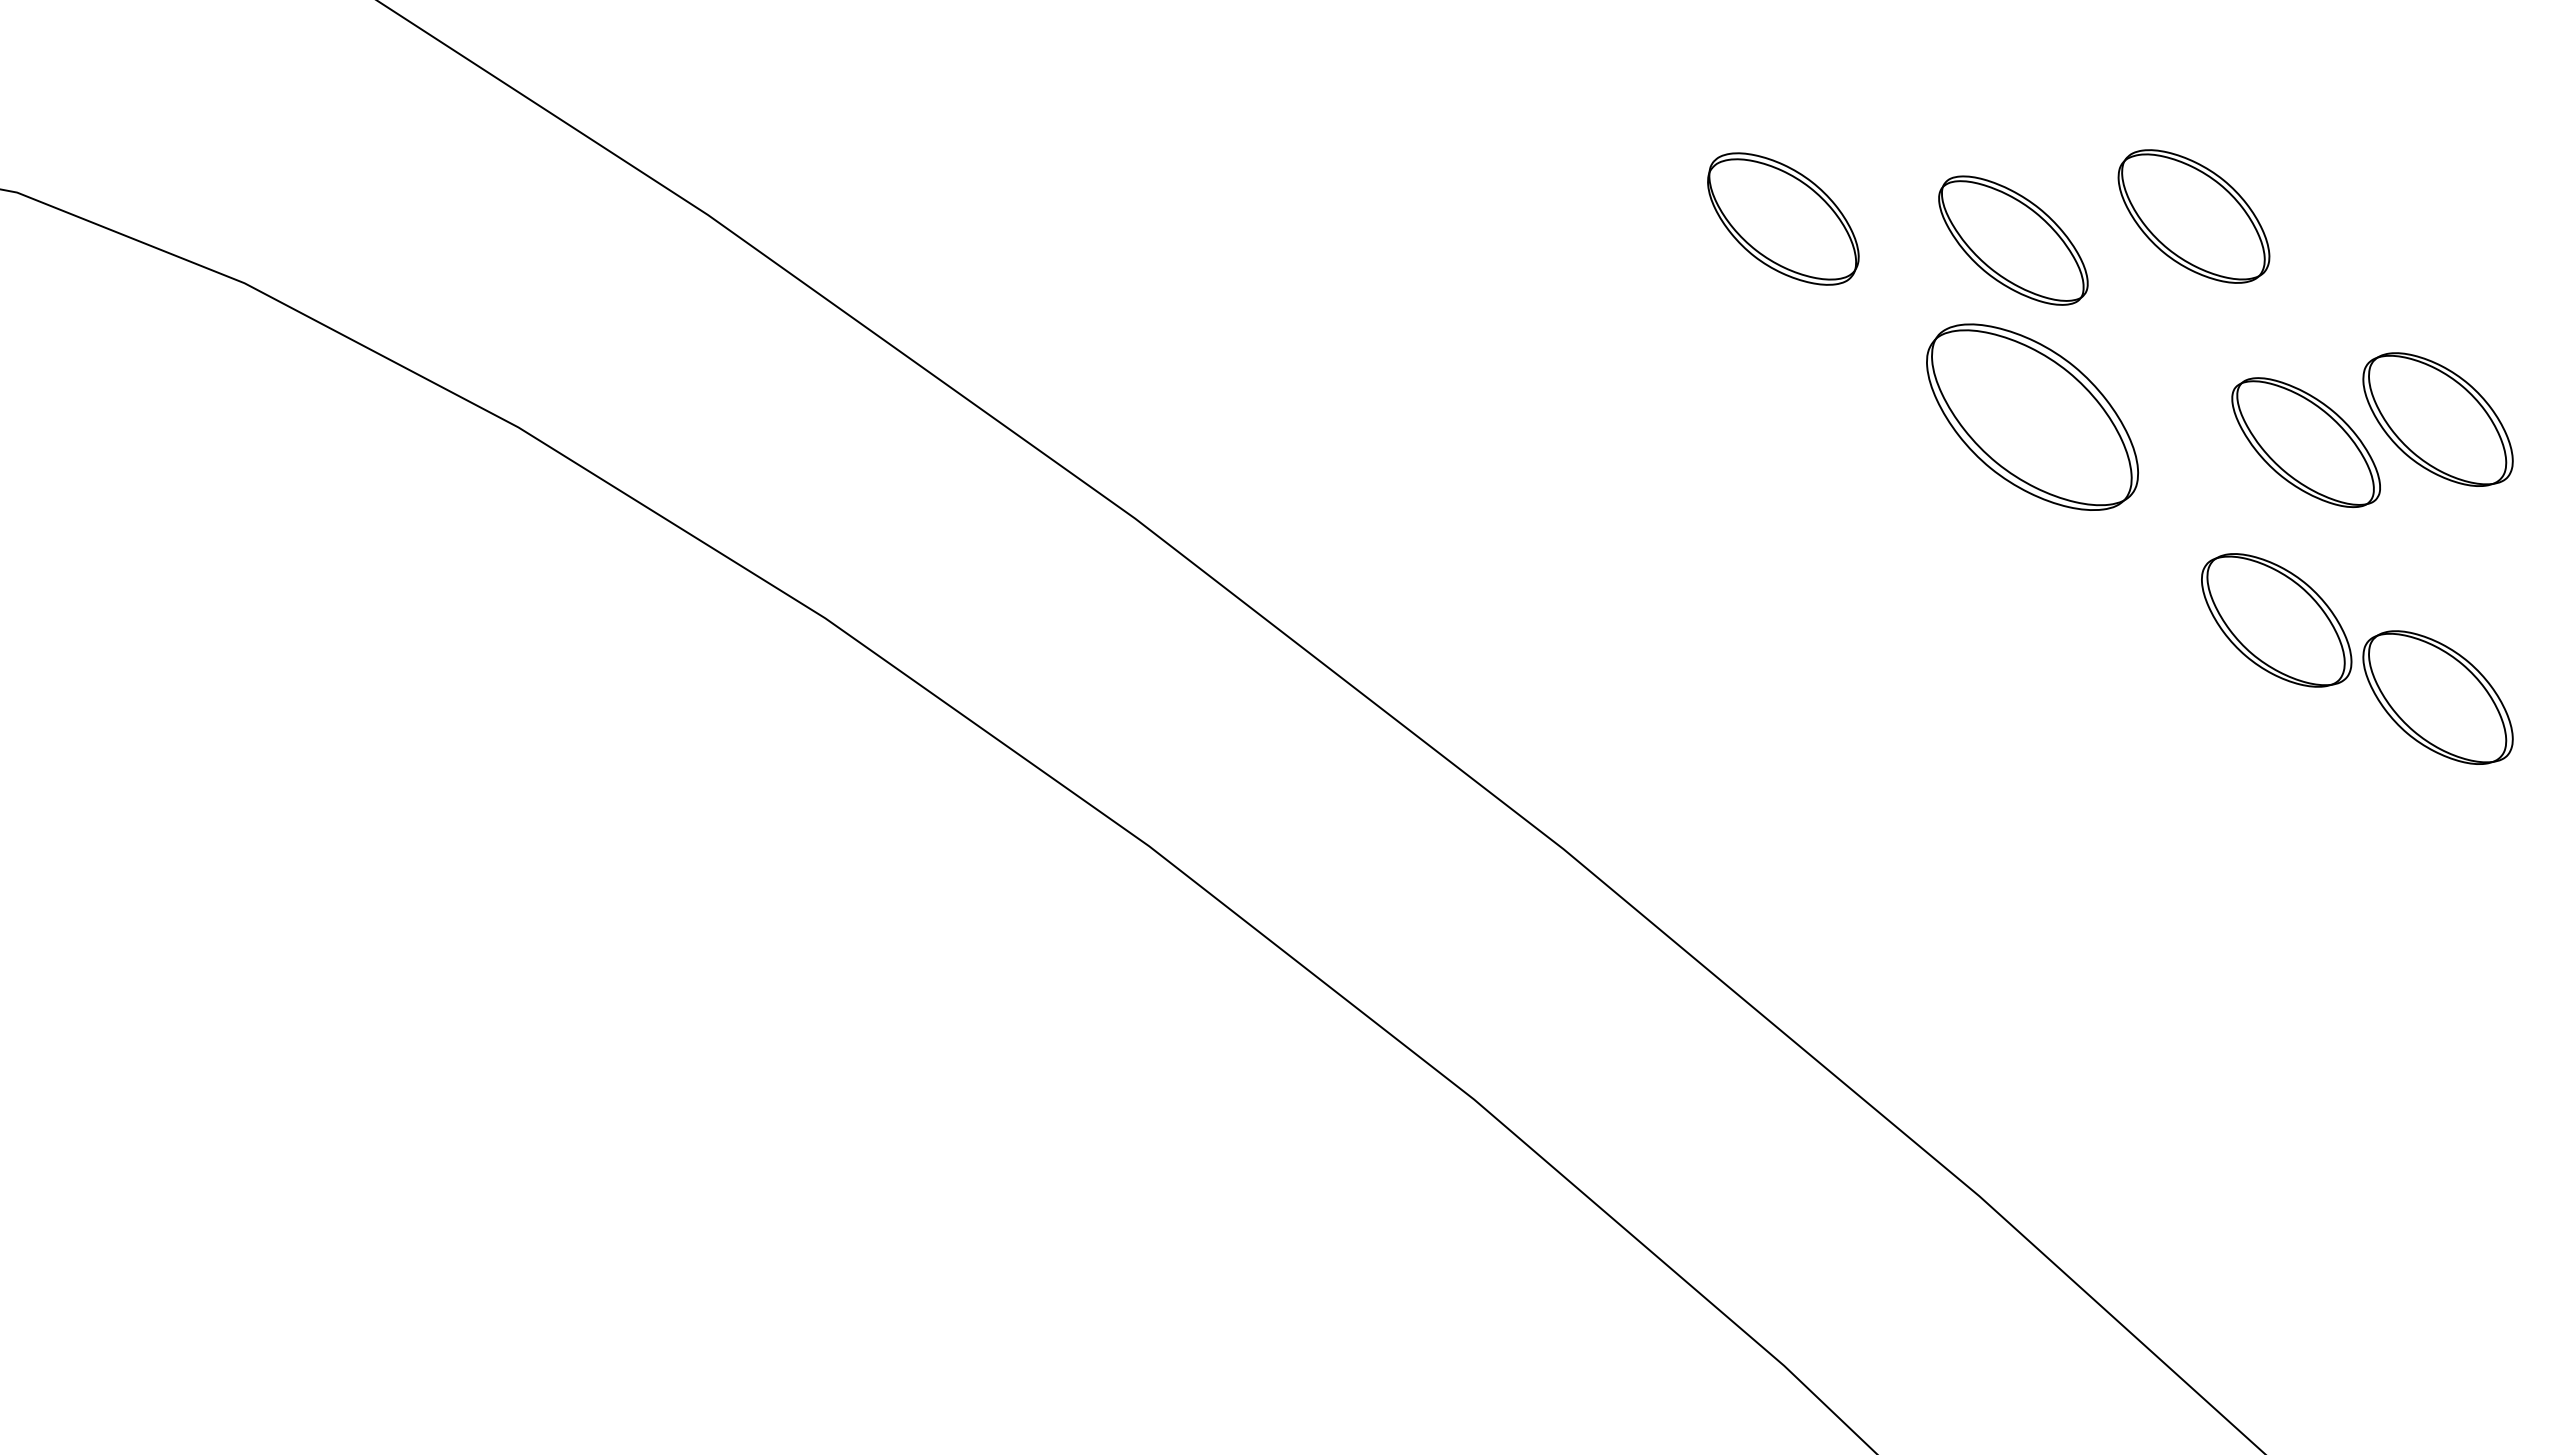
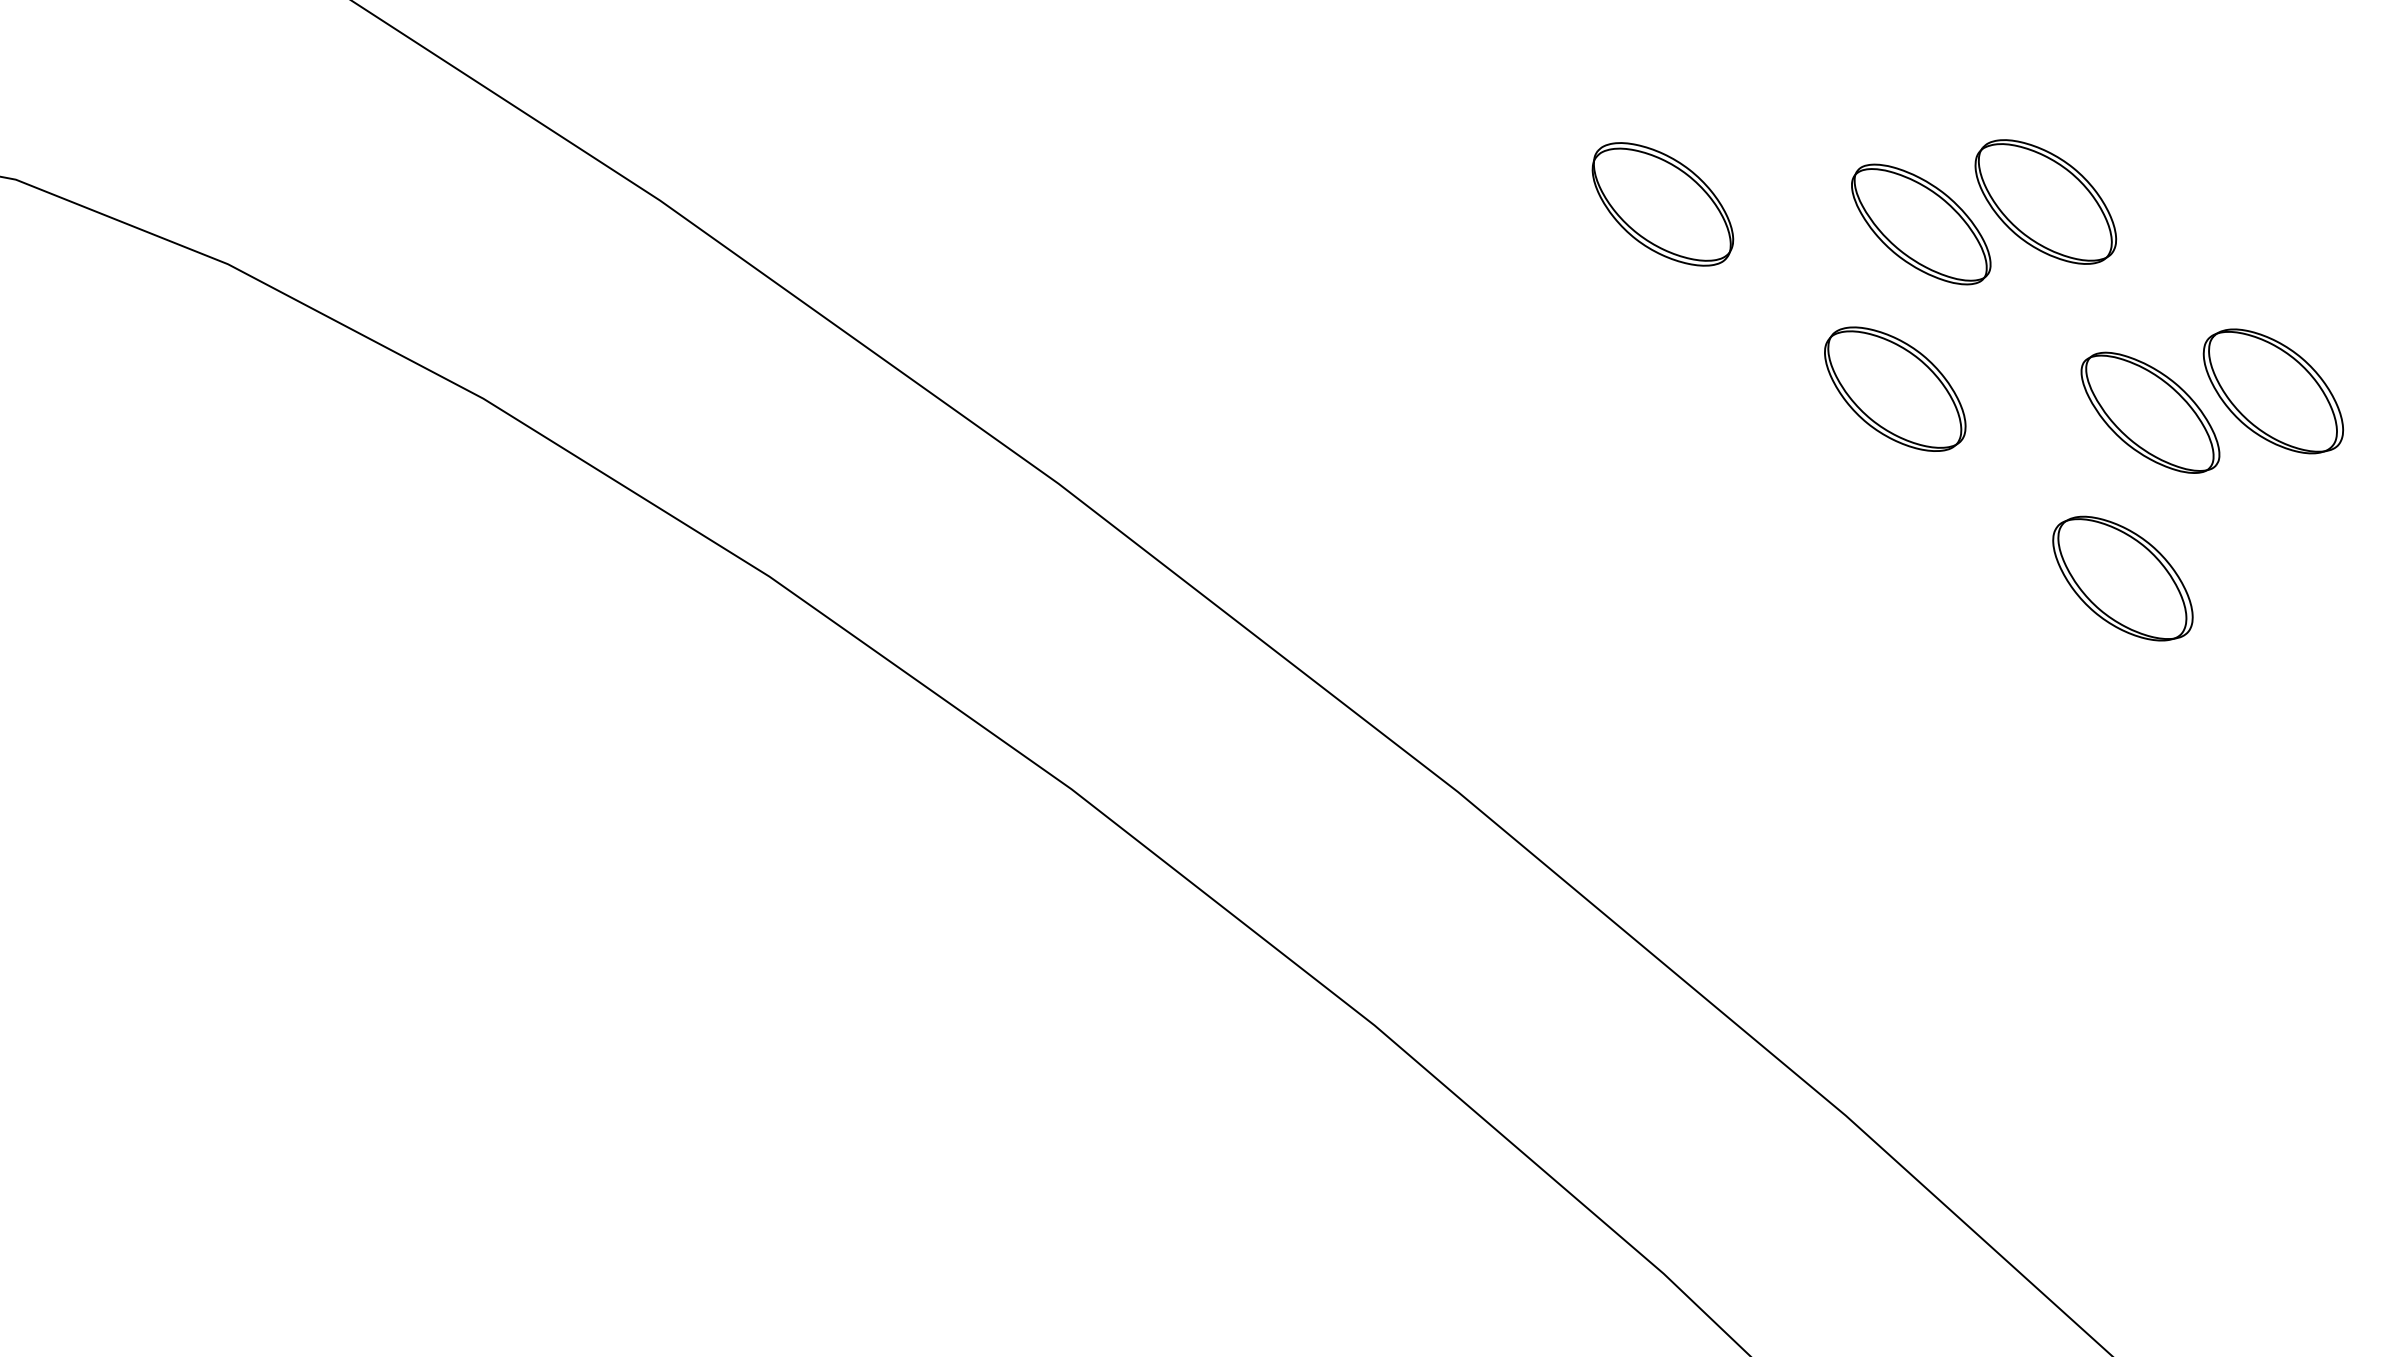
part: (2013, 240) -> (1921, 224), moved
part: (2032, 417) -> (1895, 389), size x0.71
part: (2437, 697) -> (2272, 650), removed

